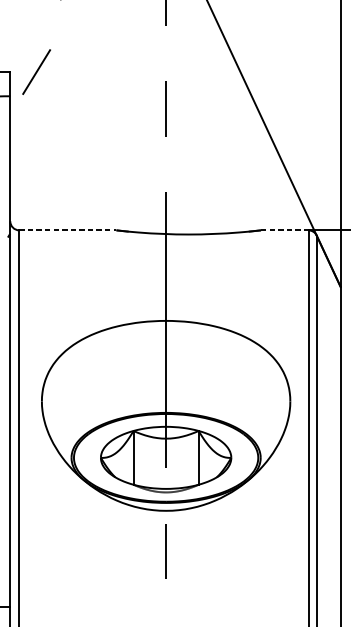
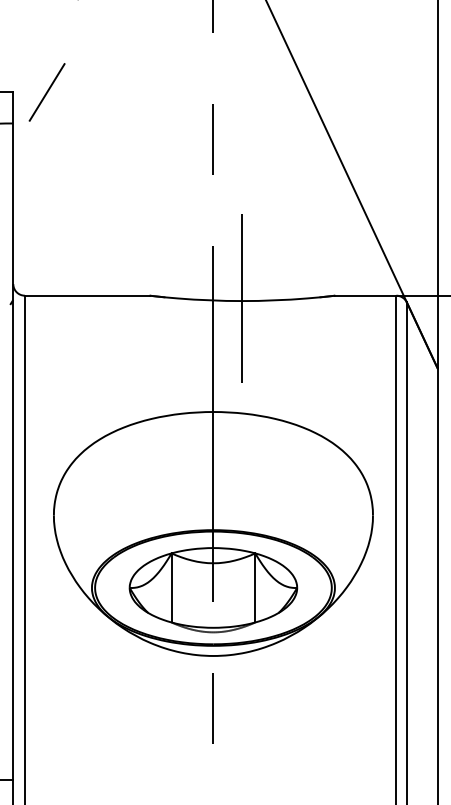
line: (68, 230) -> (87, 295), dashed -> solid
line: (284, 230) -> (365, 295), dashed -> solid
line: (188, 232) -> (242, 298), added

